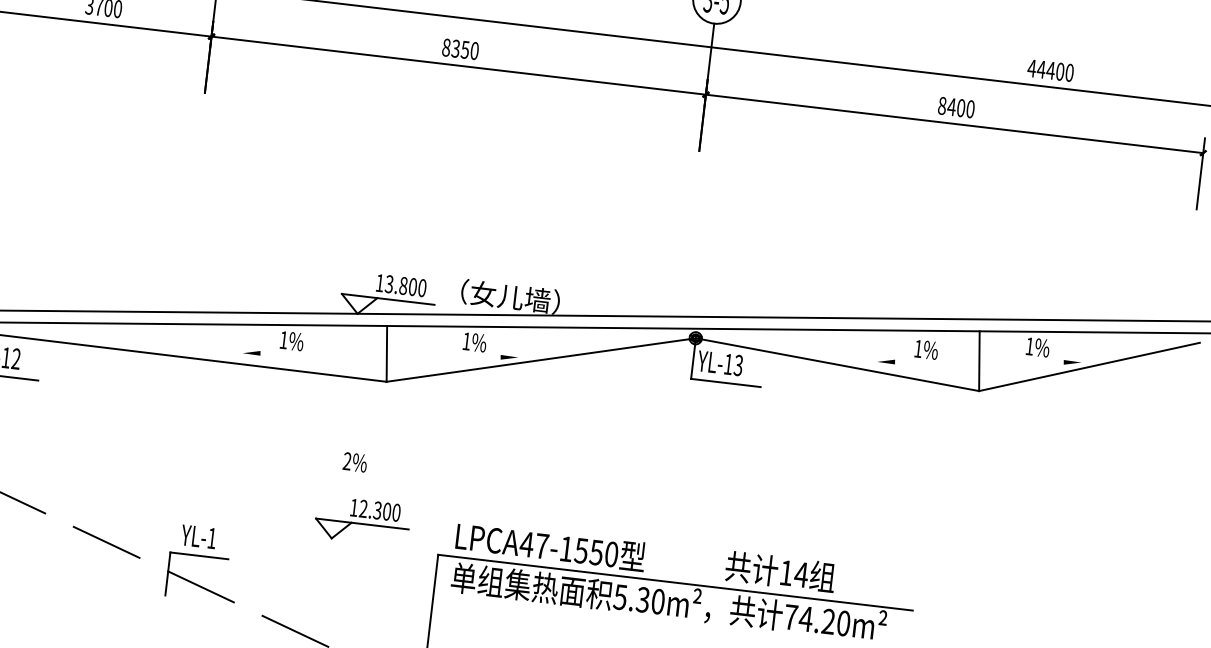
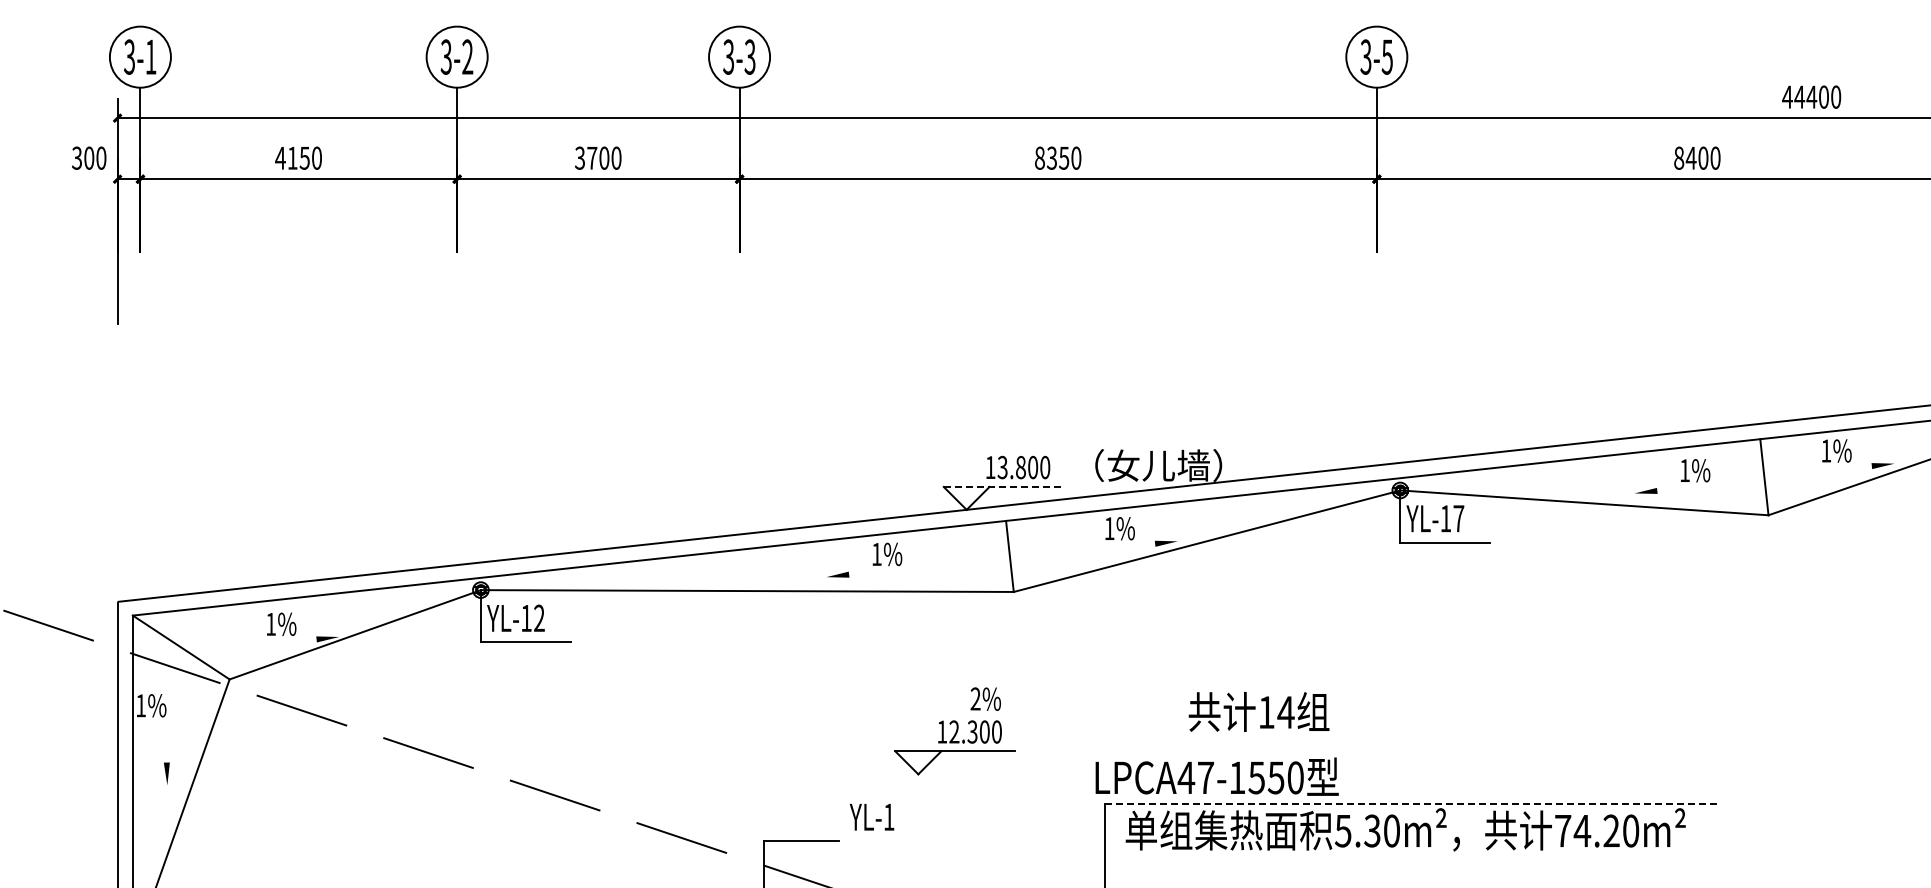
line: (388, 299) -> (1003, 486), solid -> dashed
text: (738, 365) -> (1458, 518), YL-13 -> YL-17
part: (362, 520) -> (954, 747), moved
text: (198, 537) -> (871, 817), moved
text: (550, 546) -> (1216, 776), moved
text: (780, 571) -> (1258, 711), moved
line: (675, 582) -> (1411, 804), solid -> dashed

